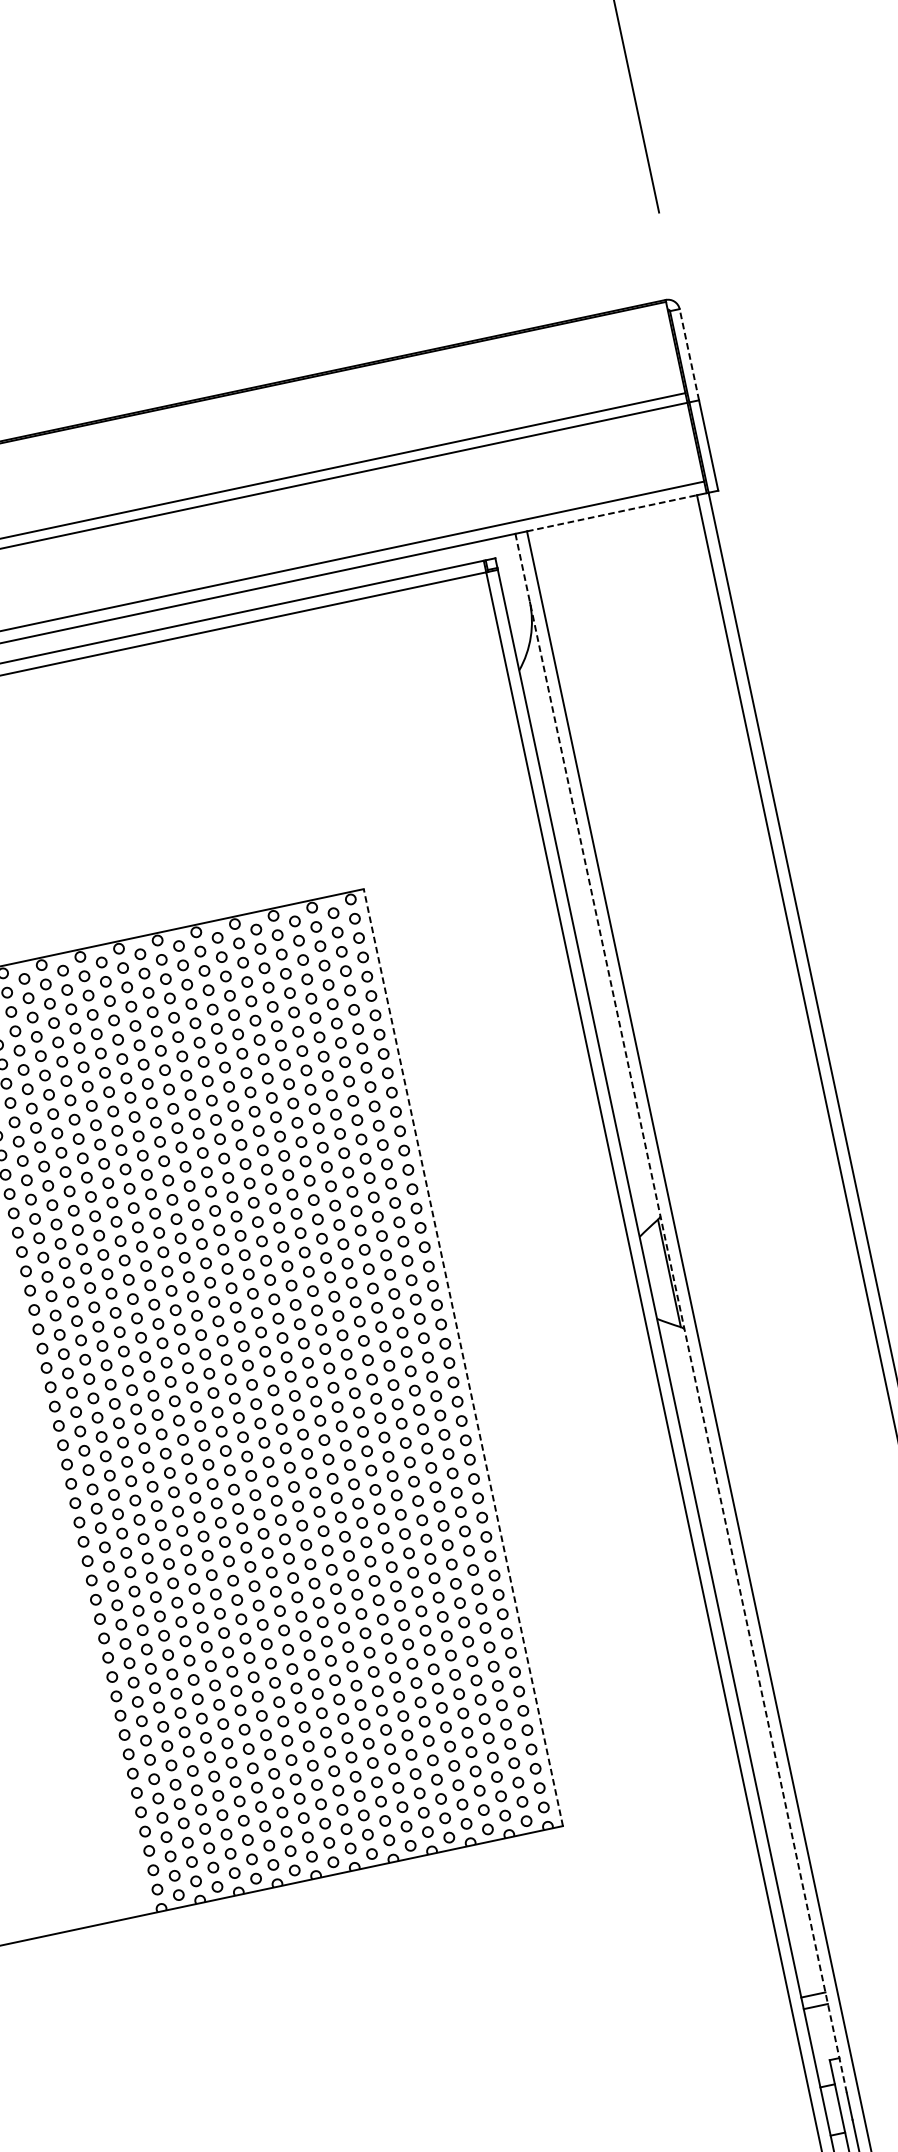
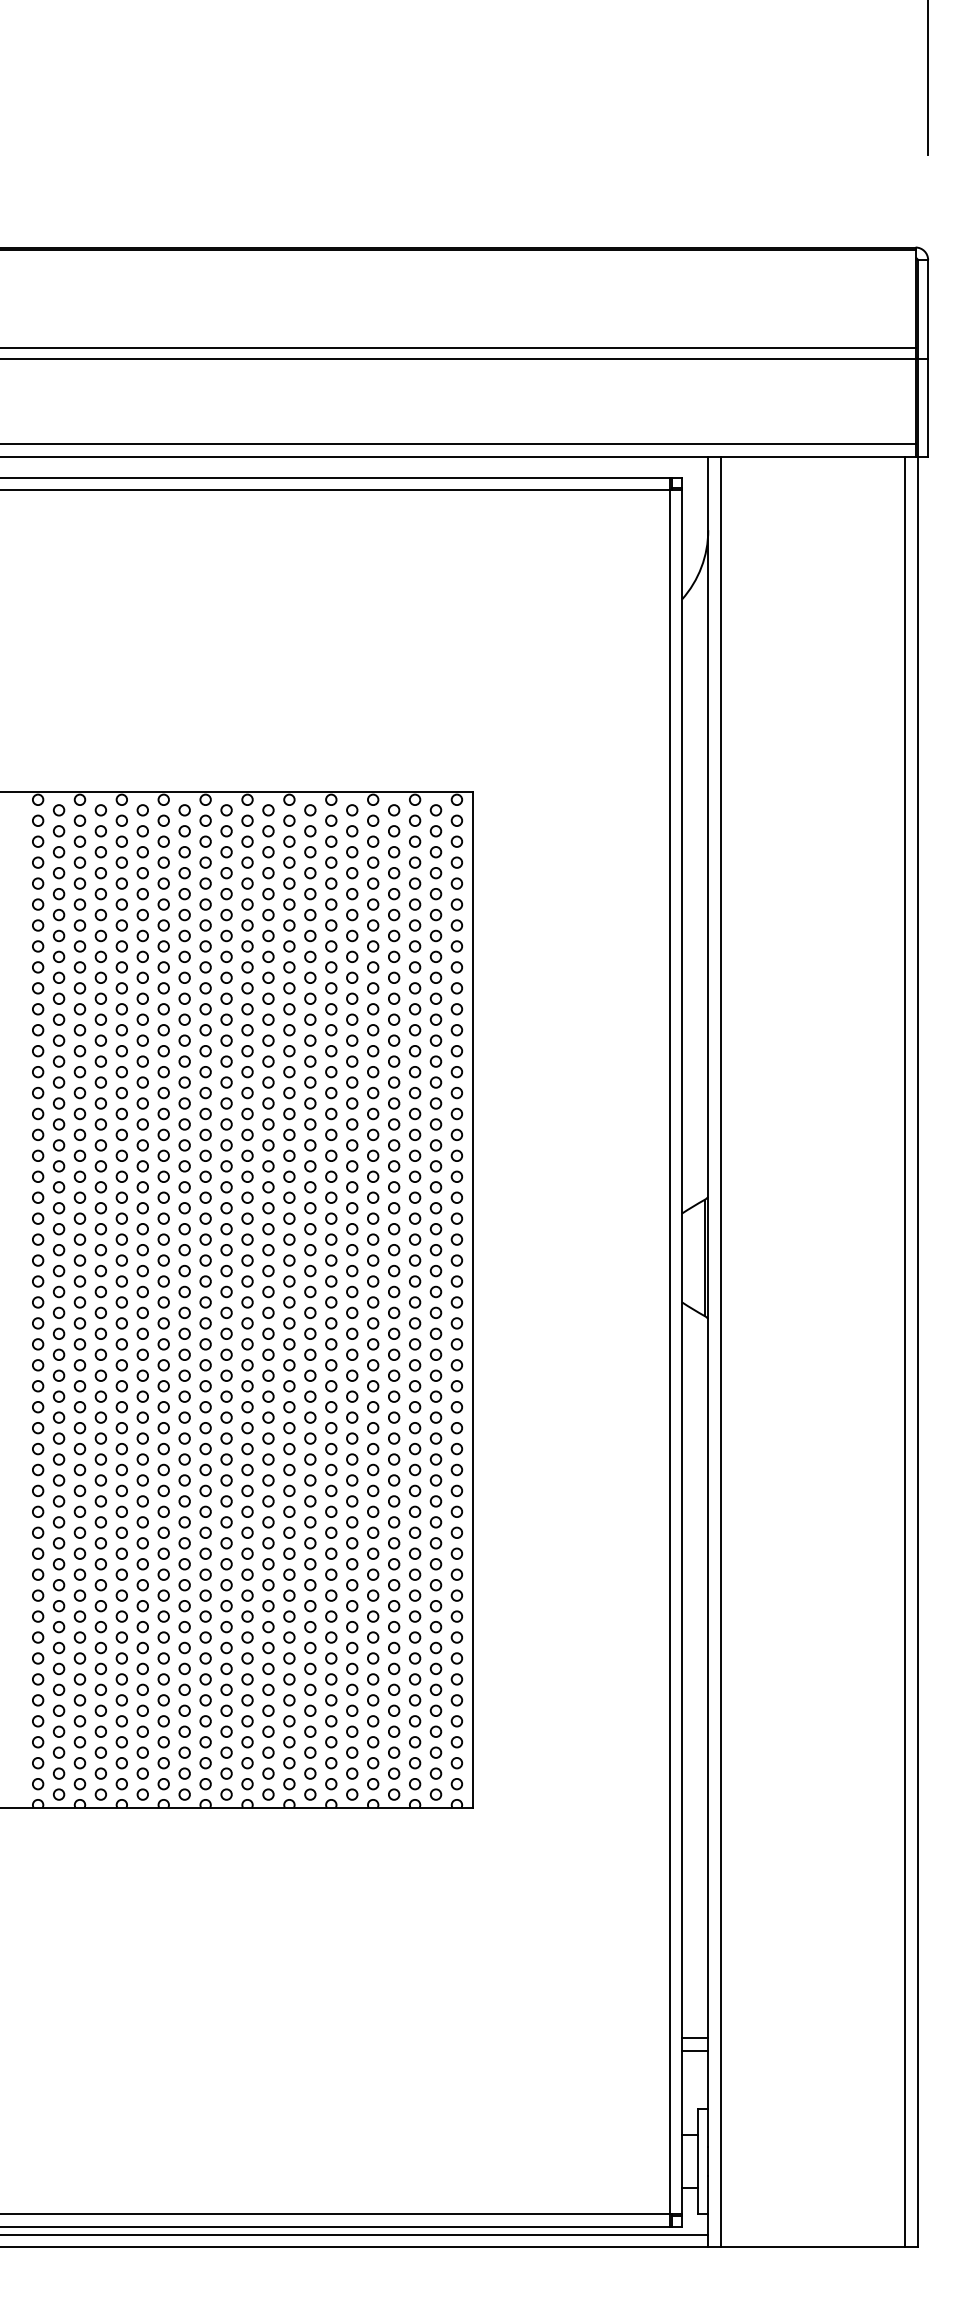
line: (689, 354) -> (928, 309), dashed -> solid
line: (612, 512) -> (813, 456), dashed -> solid
line: (681, 1313) -> (708, 1302), dashed -> solid
line: (463, 1357) -> (472, 1299), dashed -> solid

